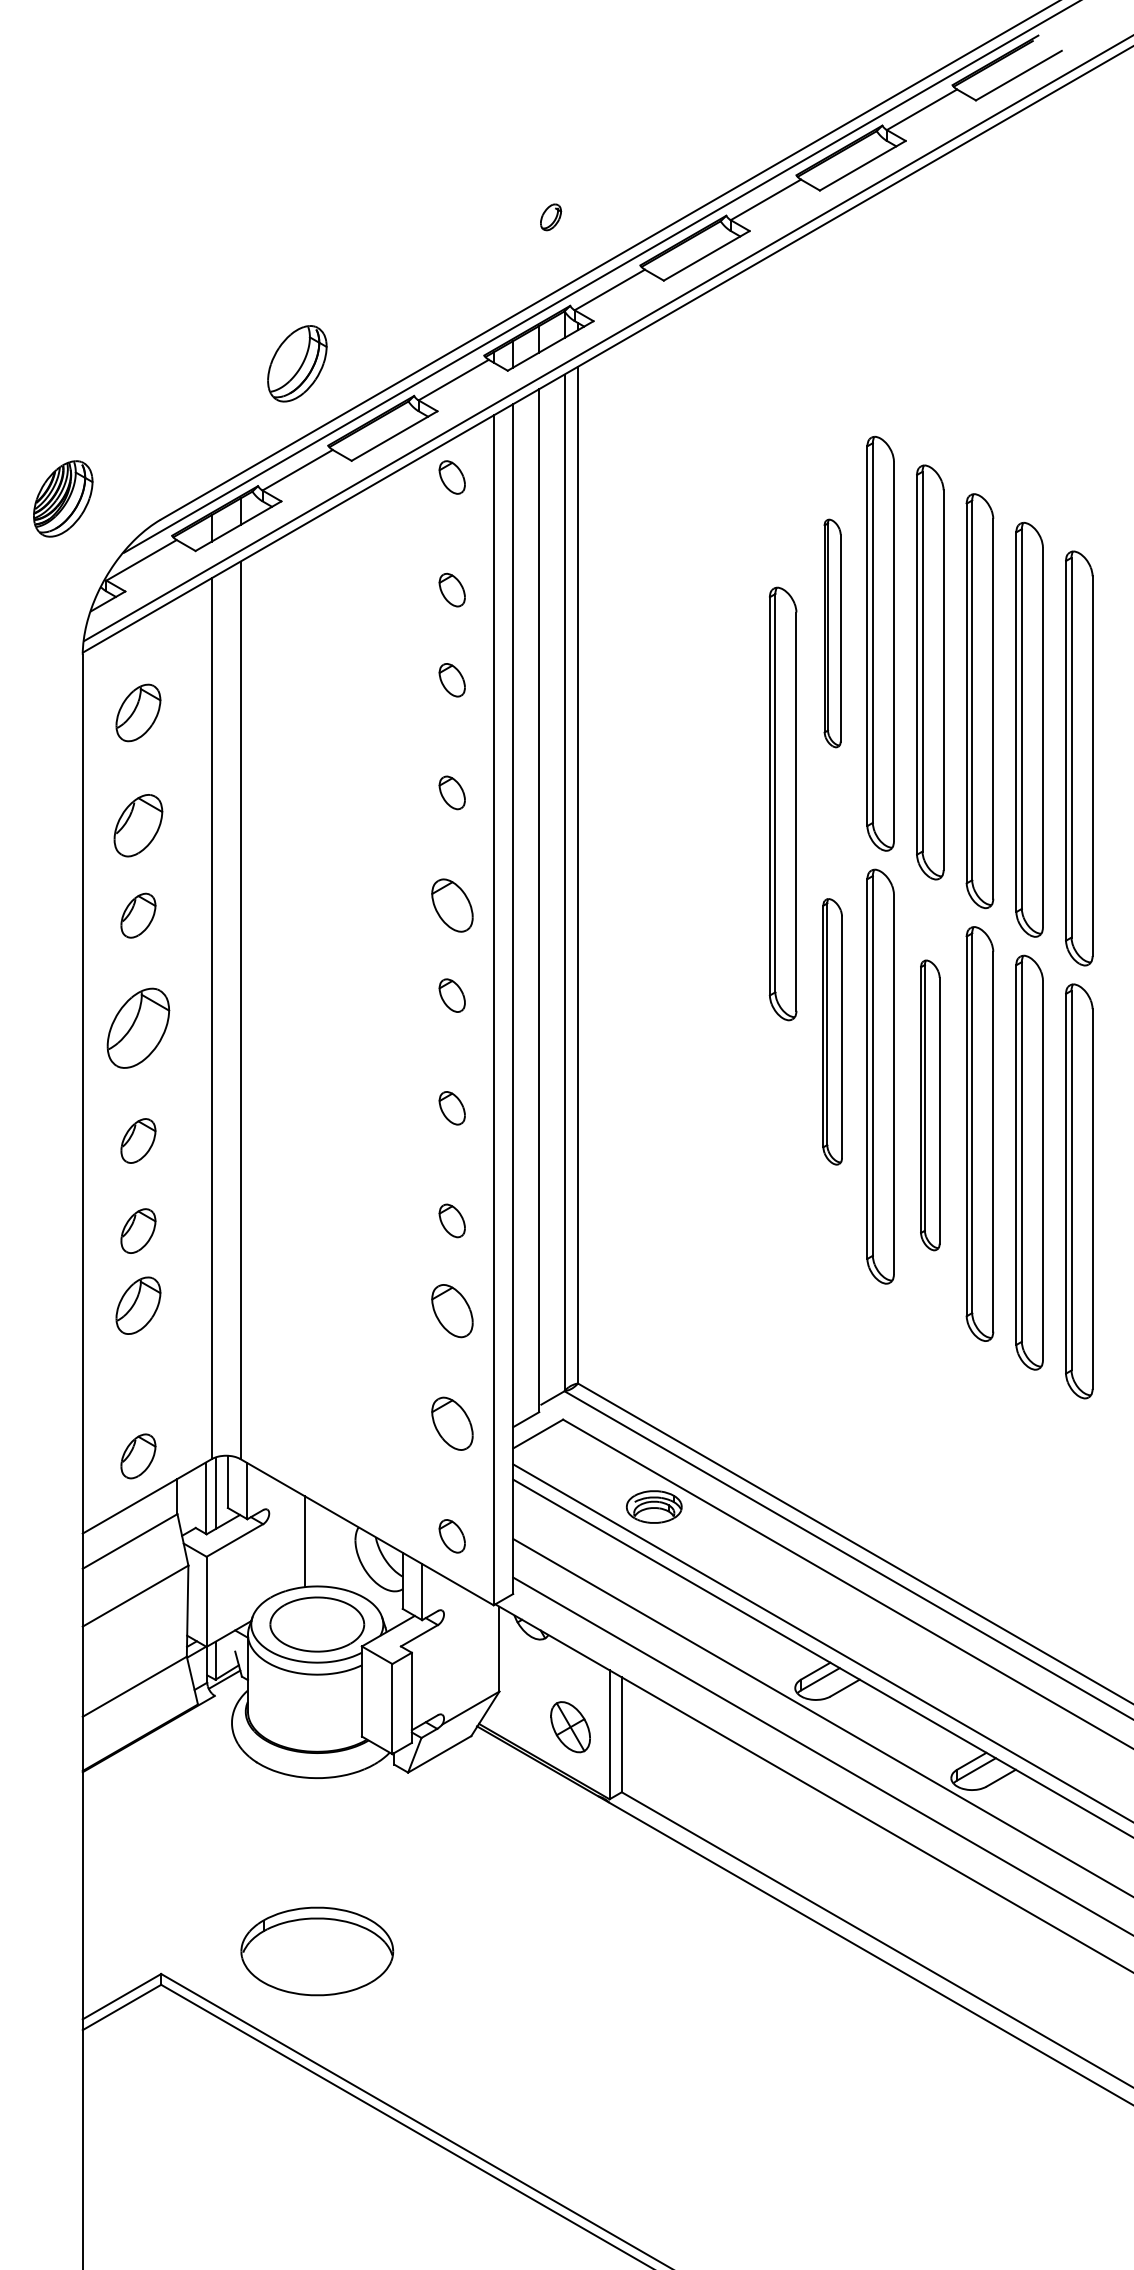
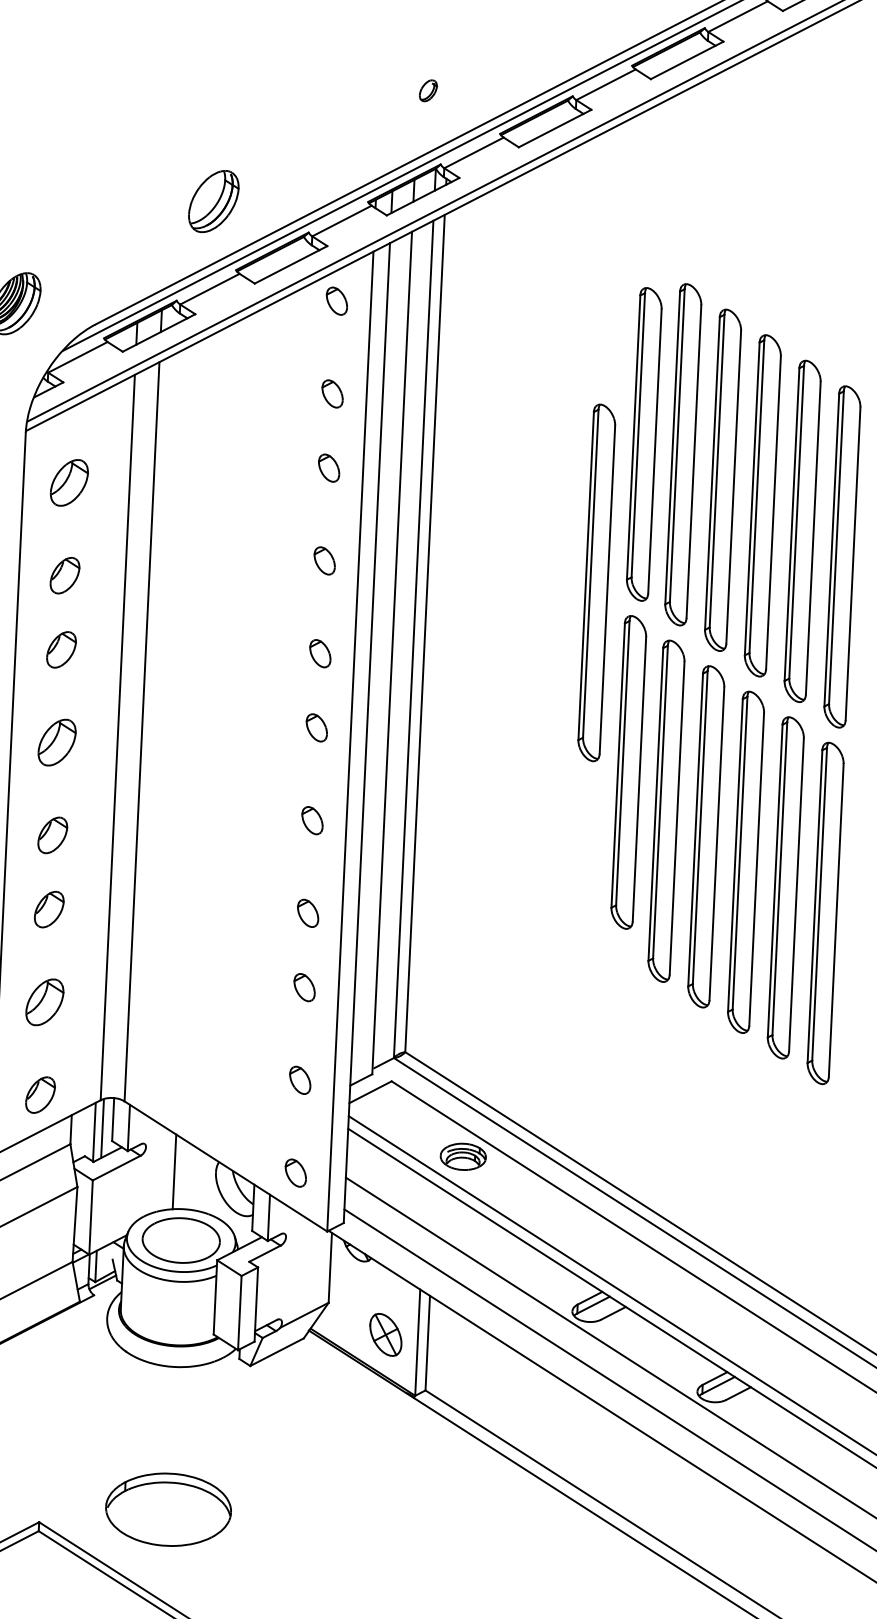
part: (832, 633) -> (644, 444), size x1.67
part: (138, 825) -> (65, 575), size x0.71
part: (451, 905) -> (319, 653), size x0.62
part: (138, 1028) -> (57, 742), size x0.71
part: (832, 1031) -> (628, 772), size x1.43
part: (930, 1105) -> (706, 836), size x1.43
part: (138, 1305) -> (44, 1002), moved
part: (451, 1310) -> (303, 987), size x0.62
part: (451, 1423) -> (299, 1080), size x0.62

